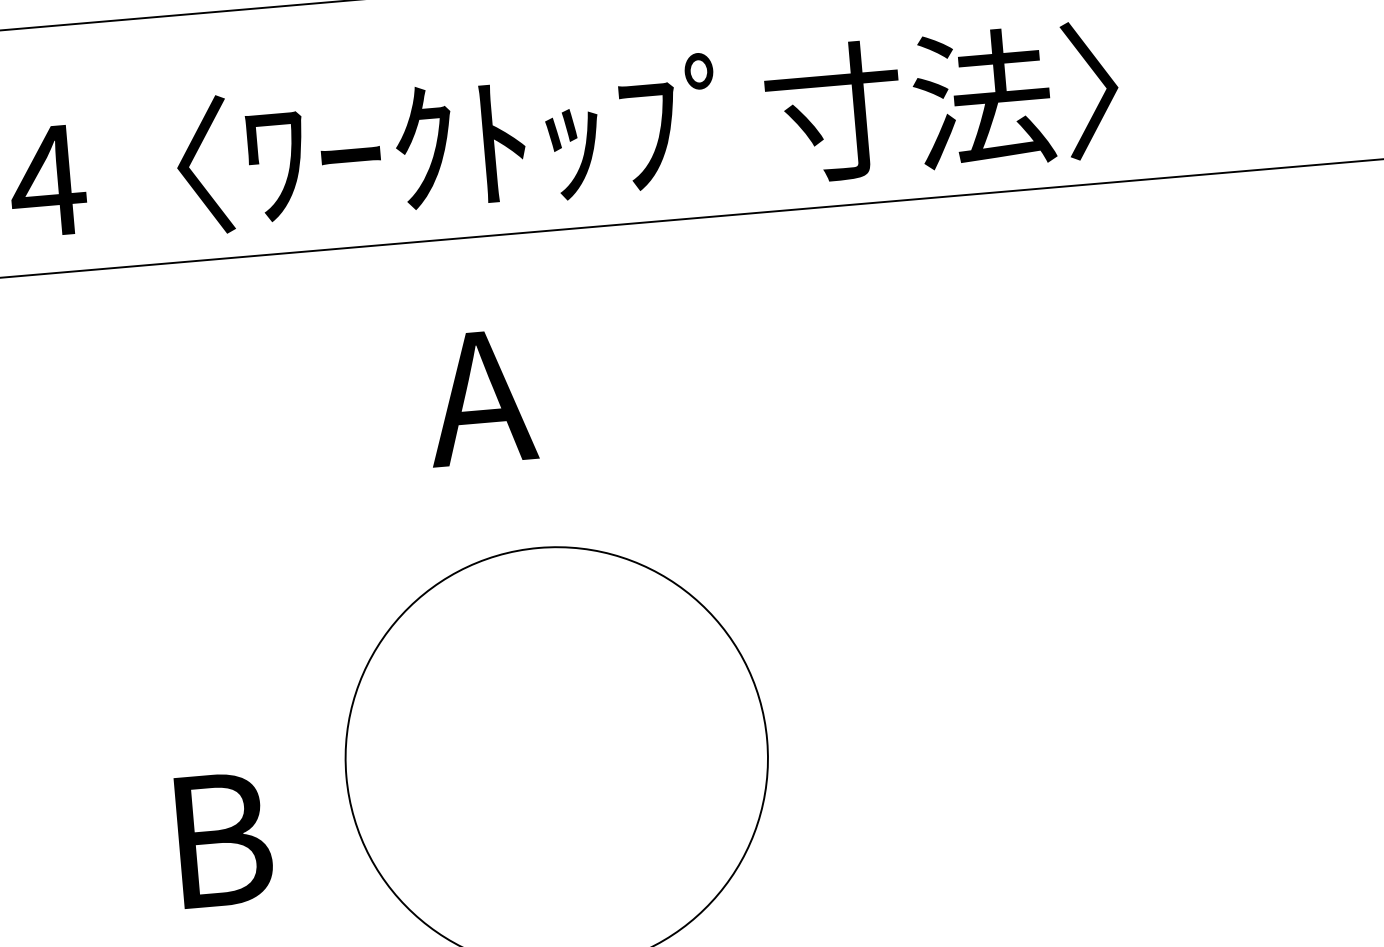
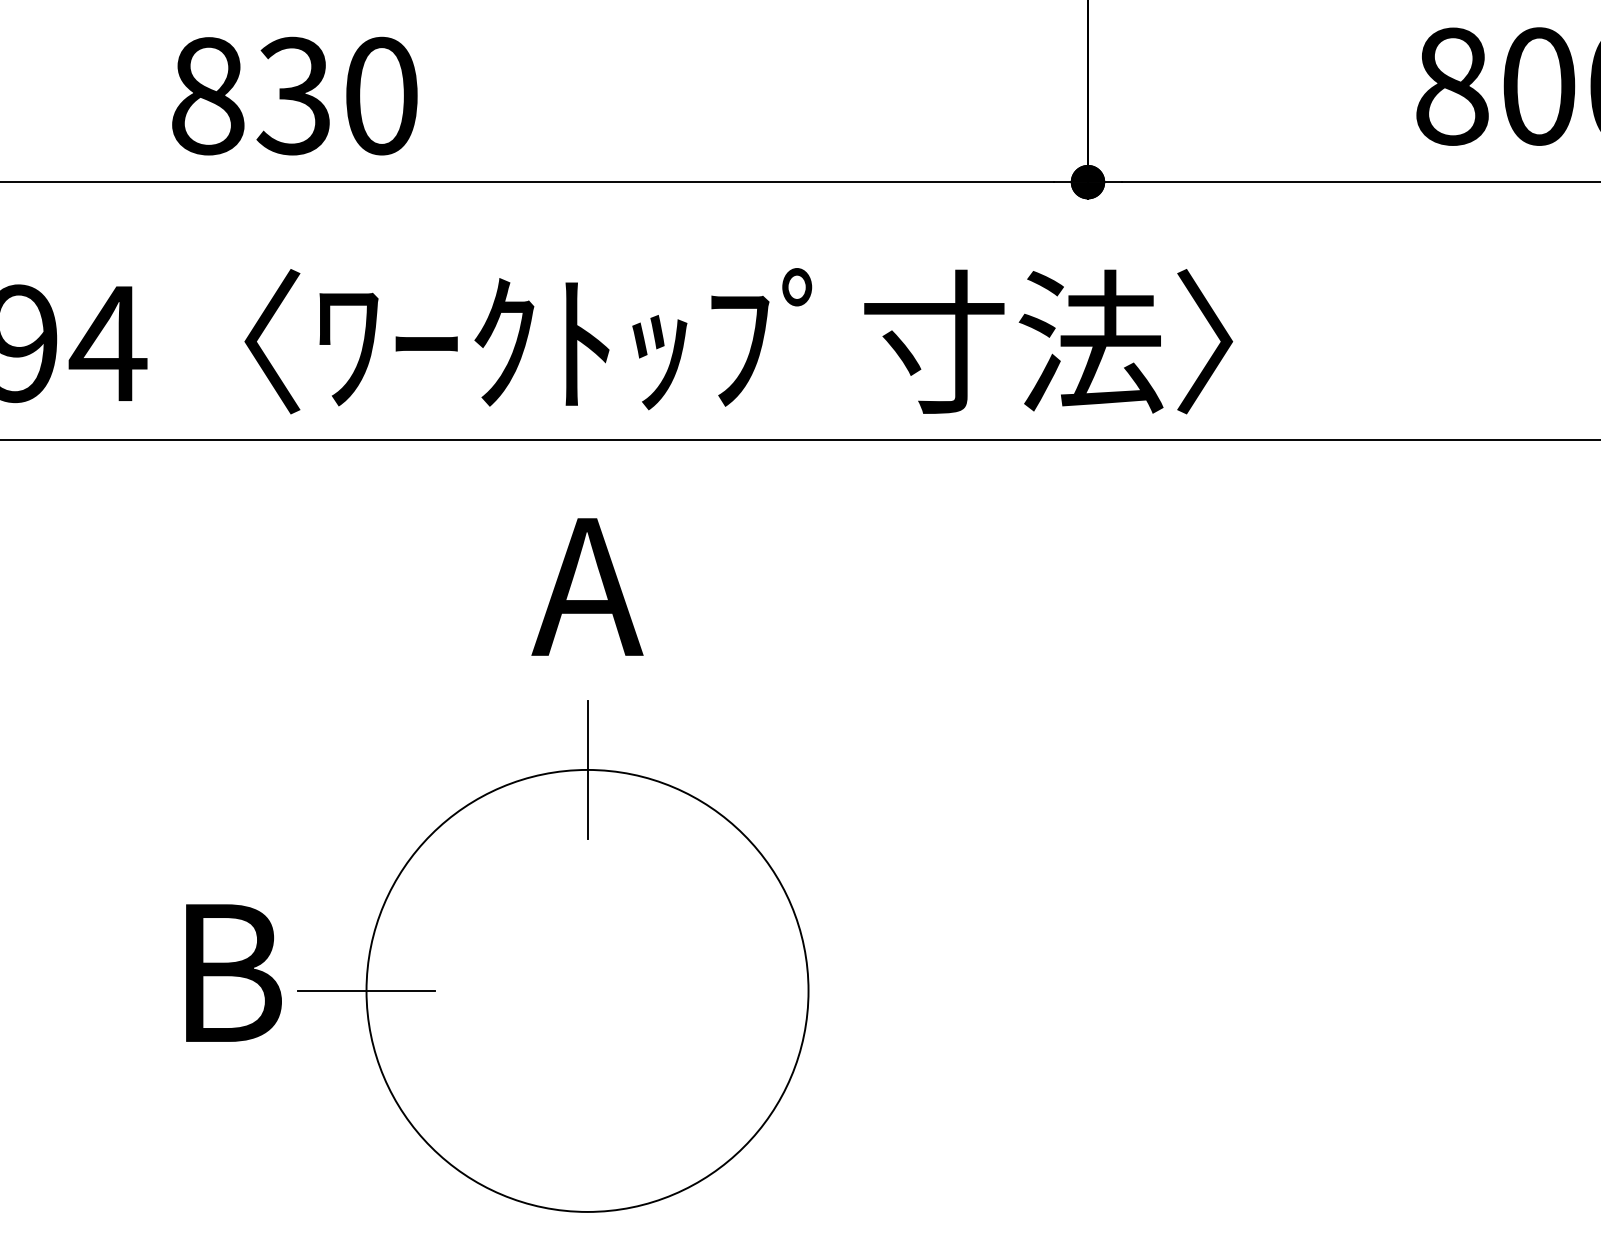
text: (480, 397) -> (587, 586), moved
line: (538, 547) -> (587, 769), added
line: (346, 775) -> (366, 990), added
text: (224, 839) -> (233, 972), moved

